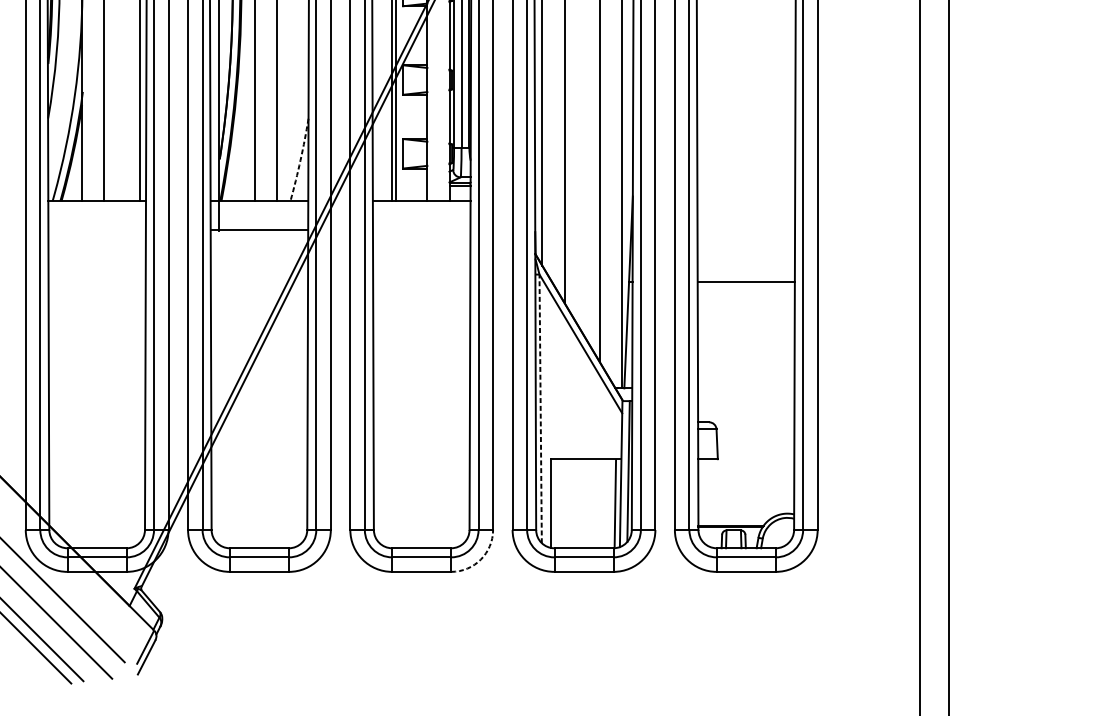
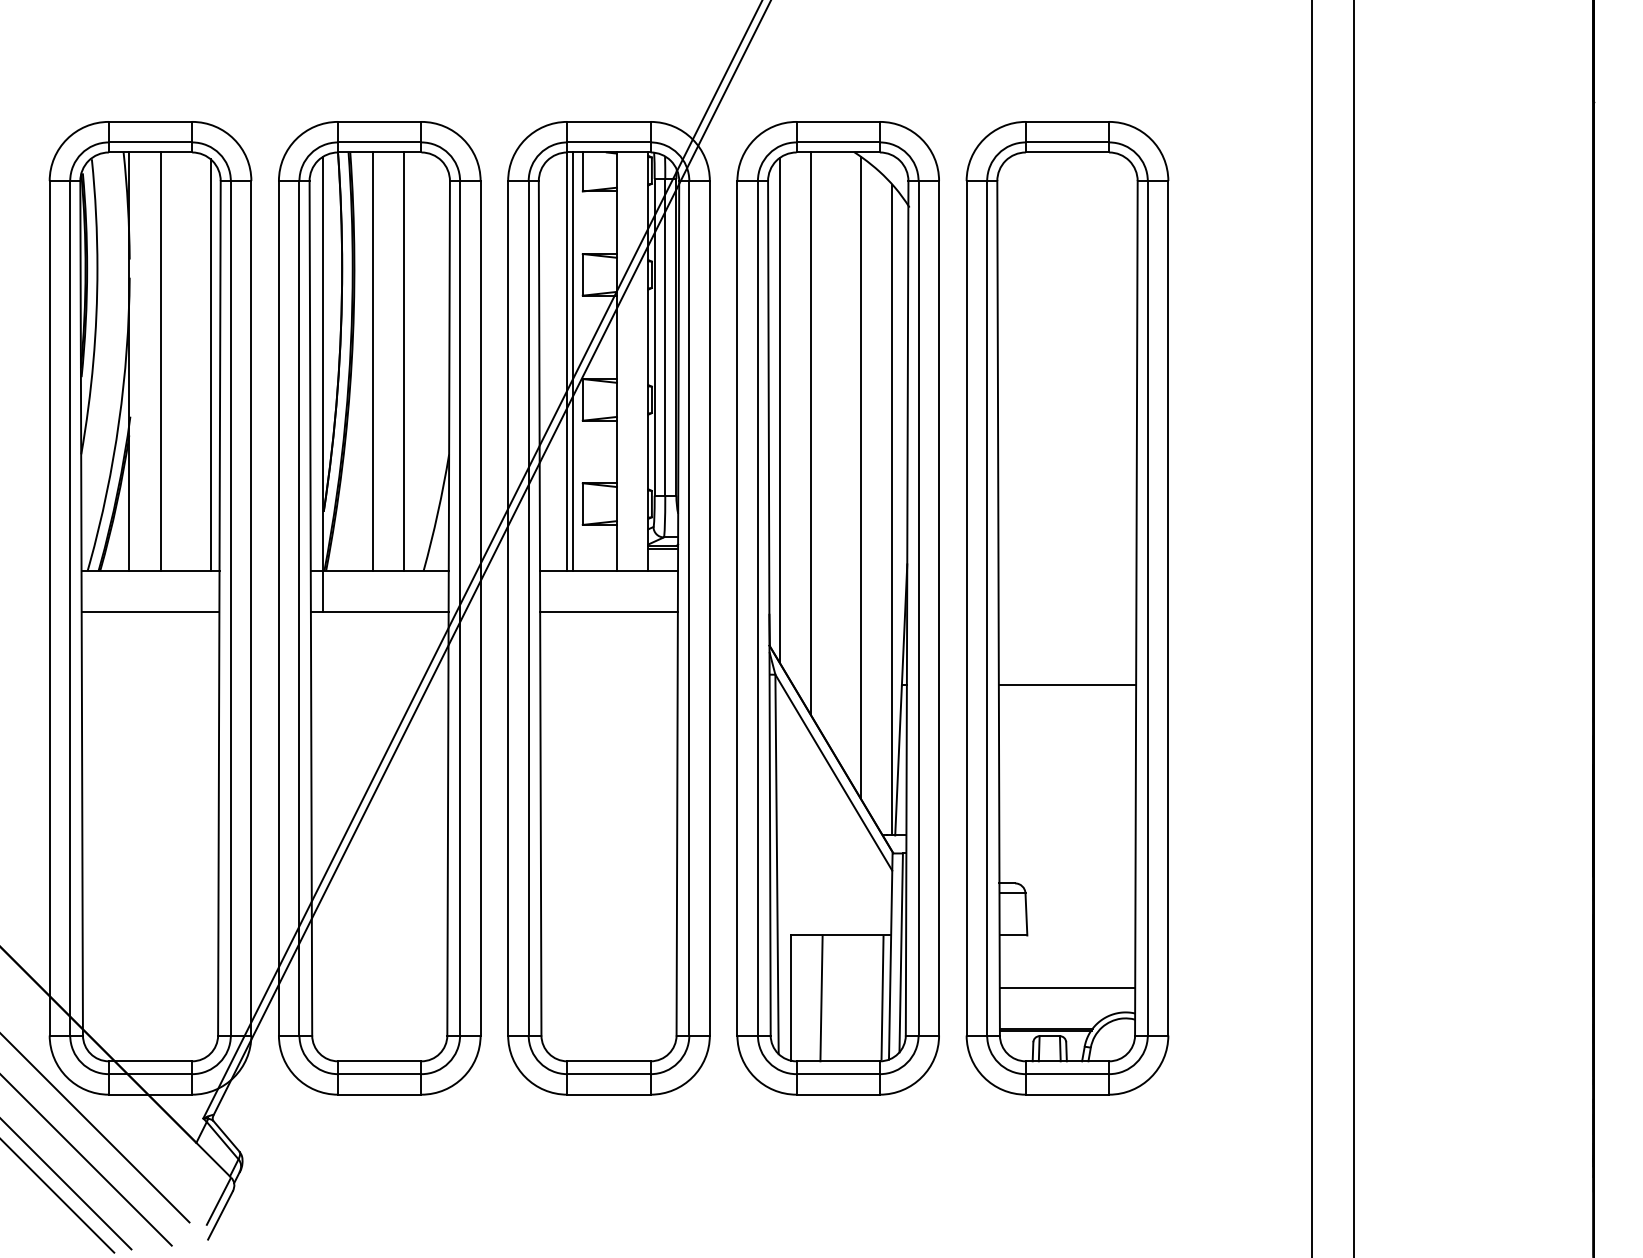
arc: (300, 160) -> (437, 513), dashed -> solid
line: (97, 230) -> (150, 612), added
line: (421, 230) -> (608, 612), added
line: (540, 408) -> (777, 864), dashed -> solid
line: (746, 496) -> (1067, 987), added
line: (572, 503) -> (821, 998), added
arc: (480, 559) -> (692, 1077), dashed -> solid

